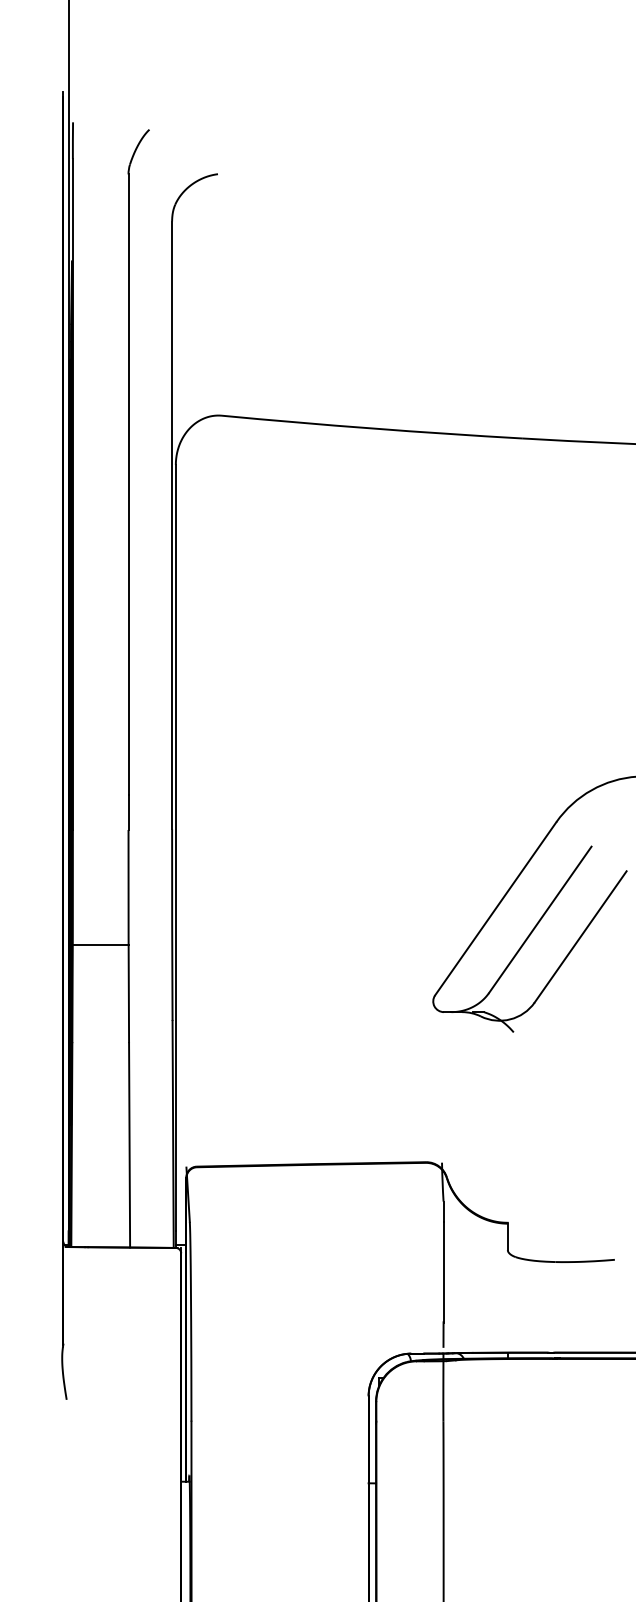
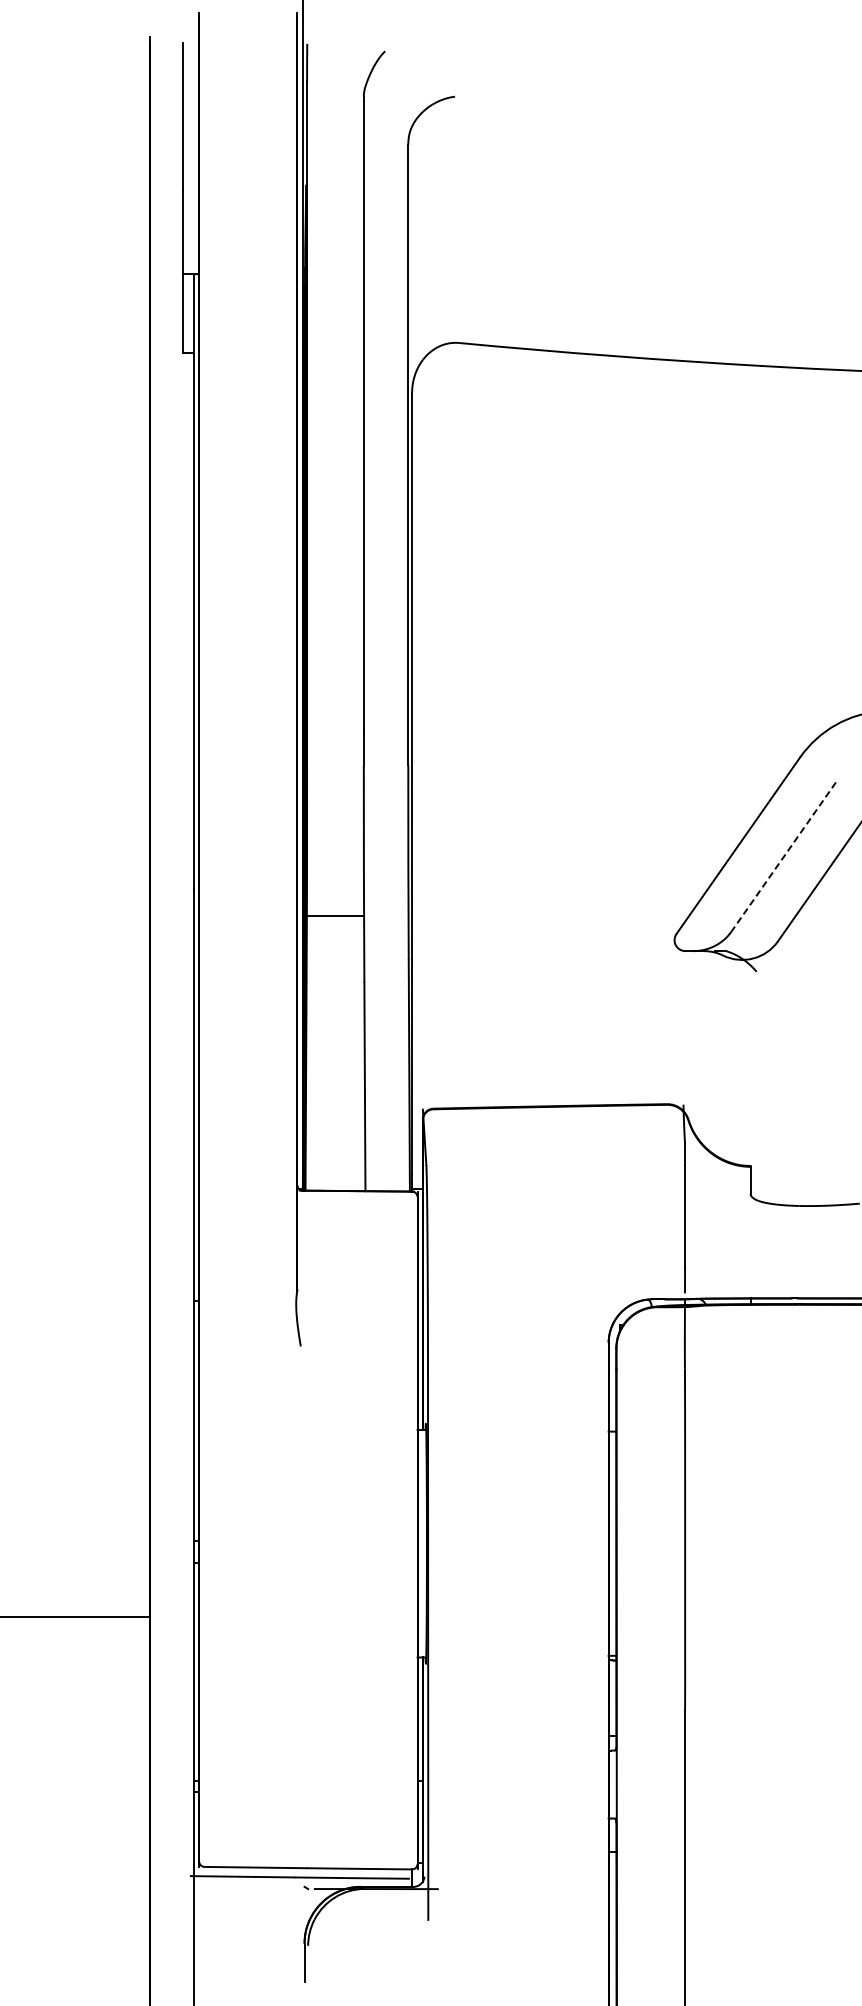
line: (540, 920) -> (783, 857), solid -> dashed
line: (100, 944) -> (335, 916), moved

